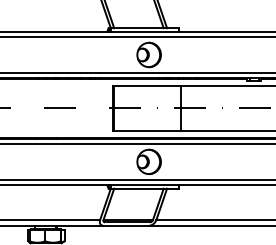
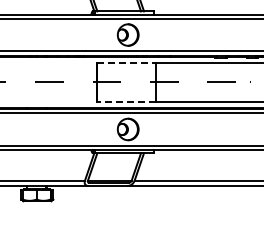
line: (148, 86) -> (127, 62), solid -> dashed
line: (147, 130) -> (126, 101), solid -> dashed

